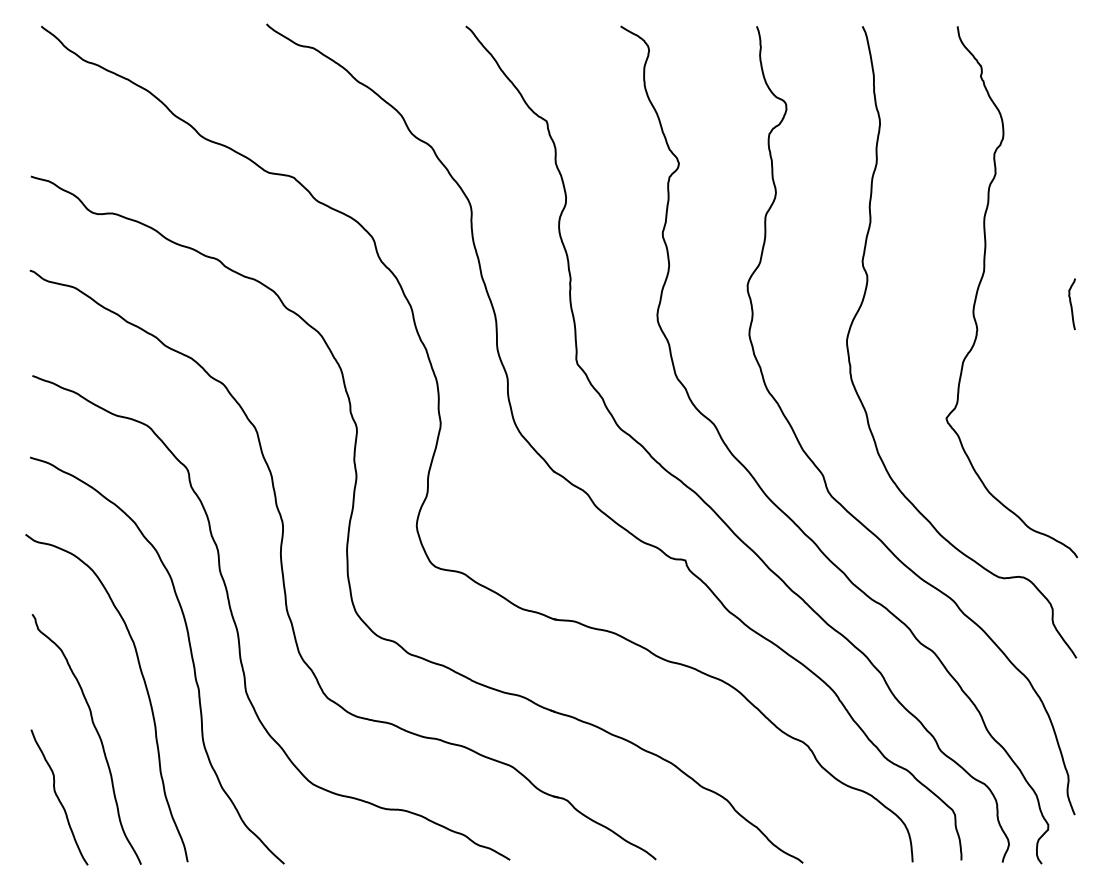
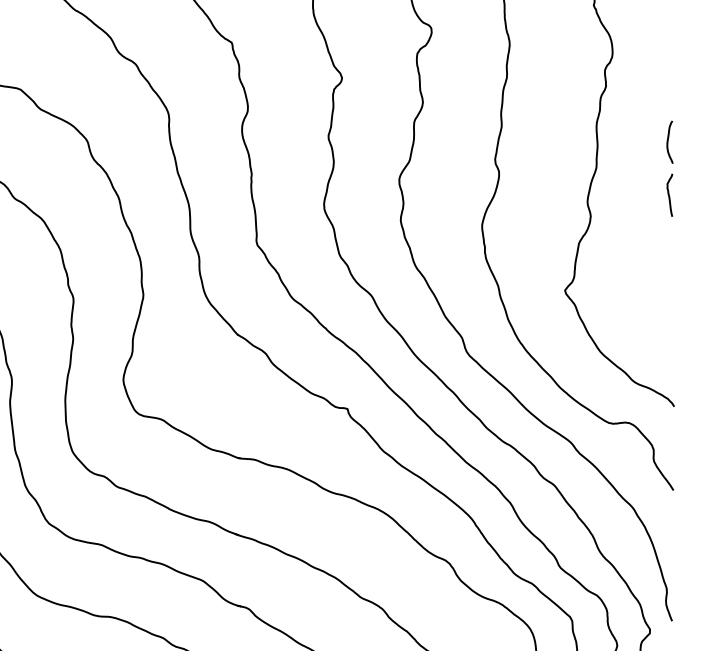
curve: (1070, 240) -> (668, 142), added

